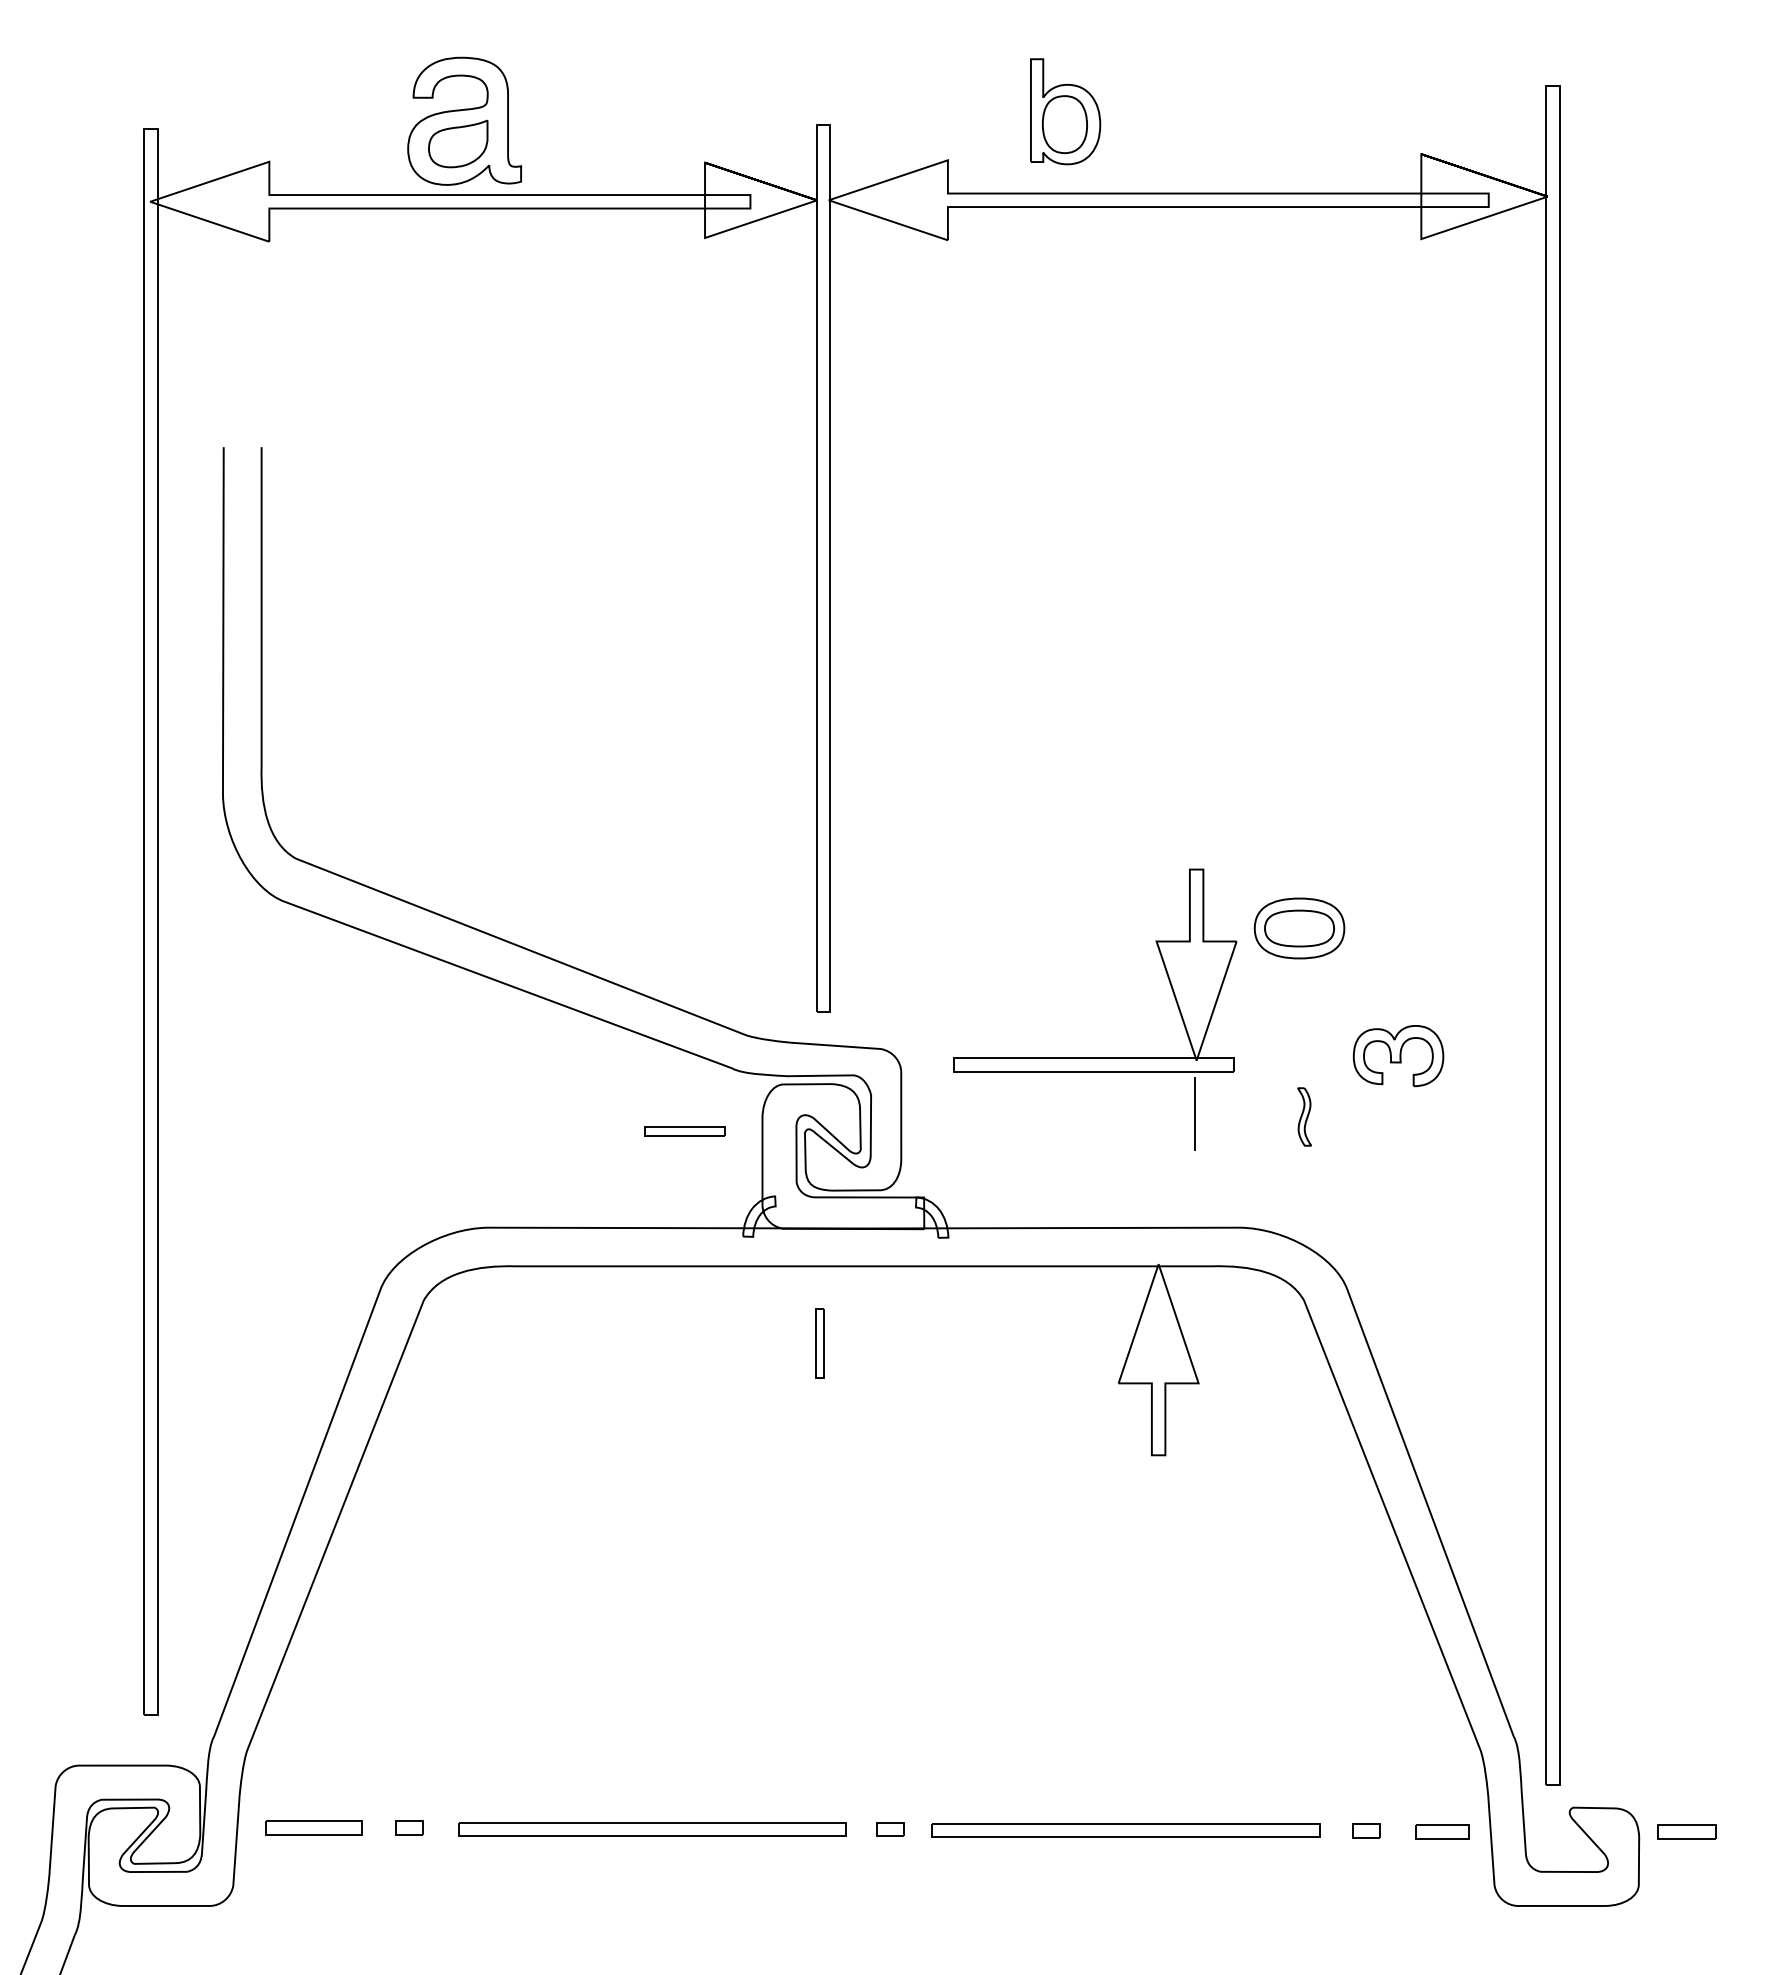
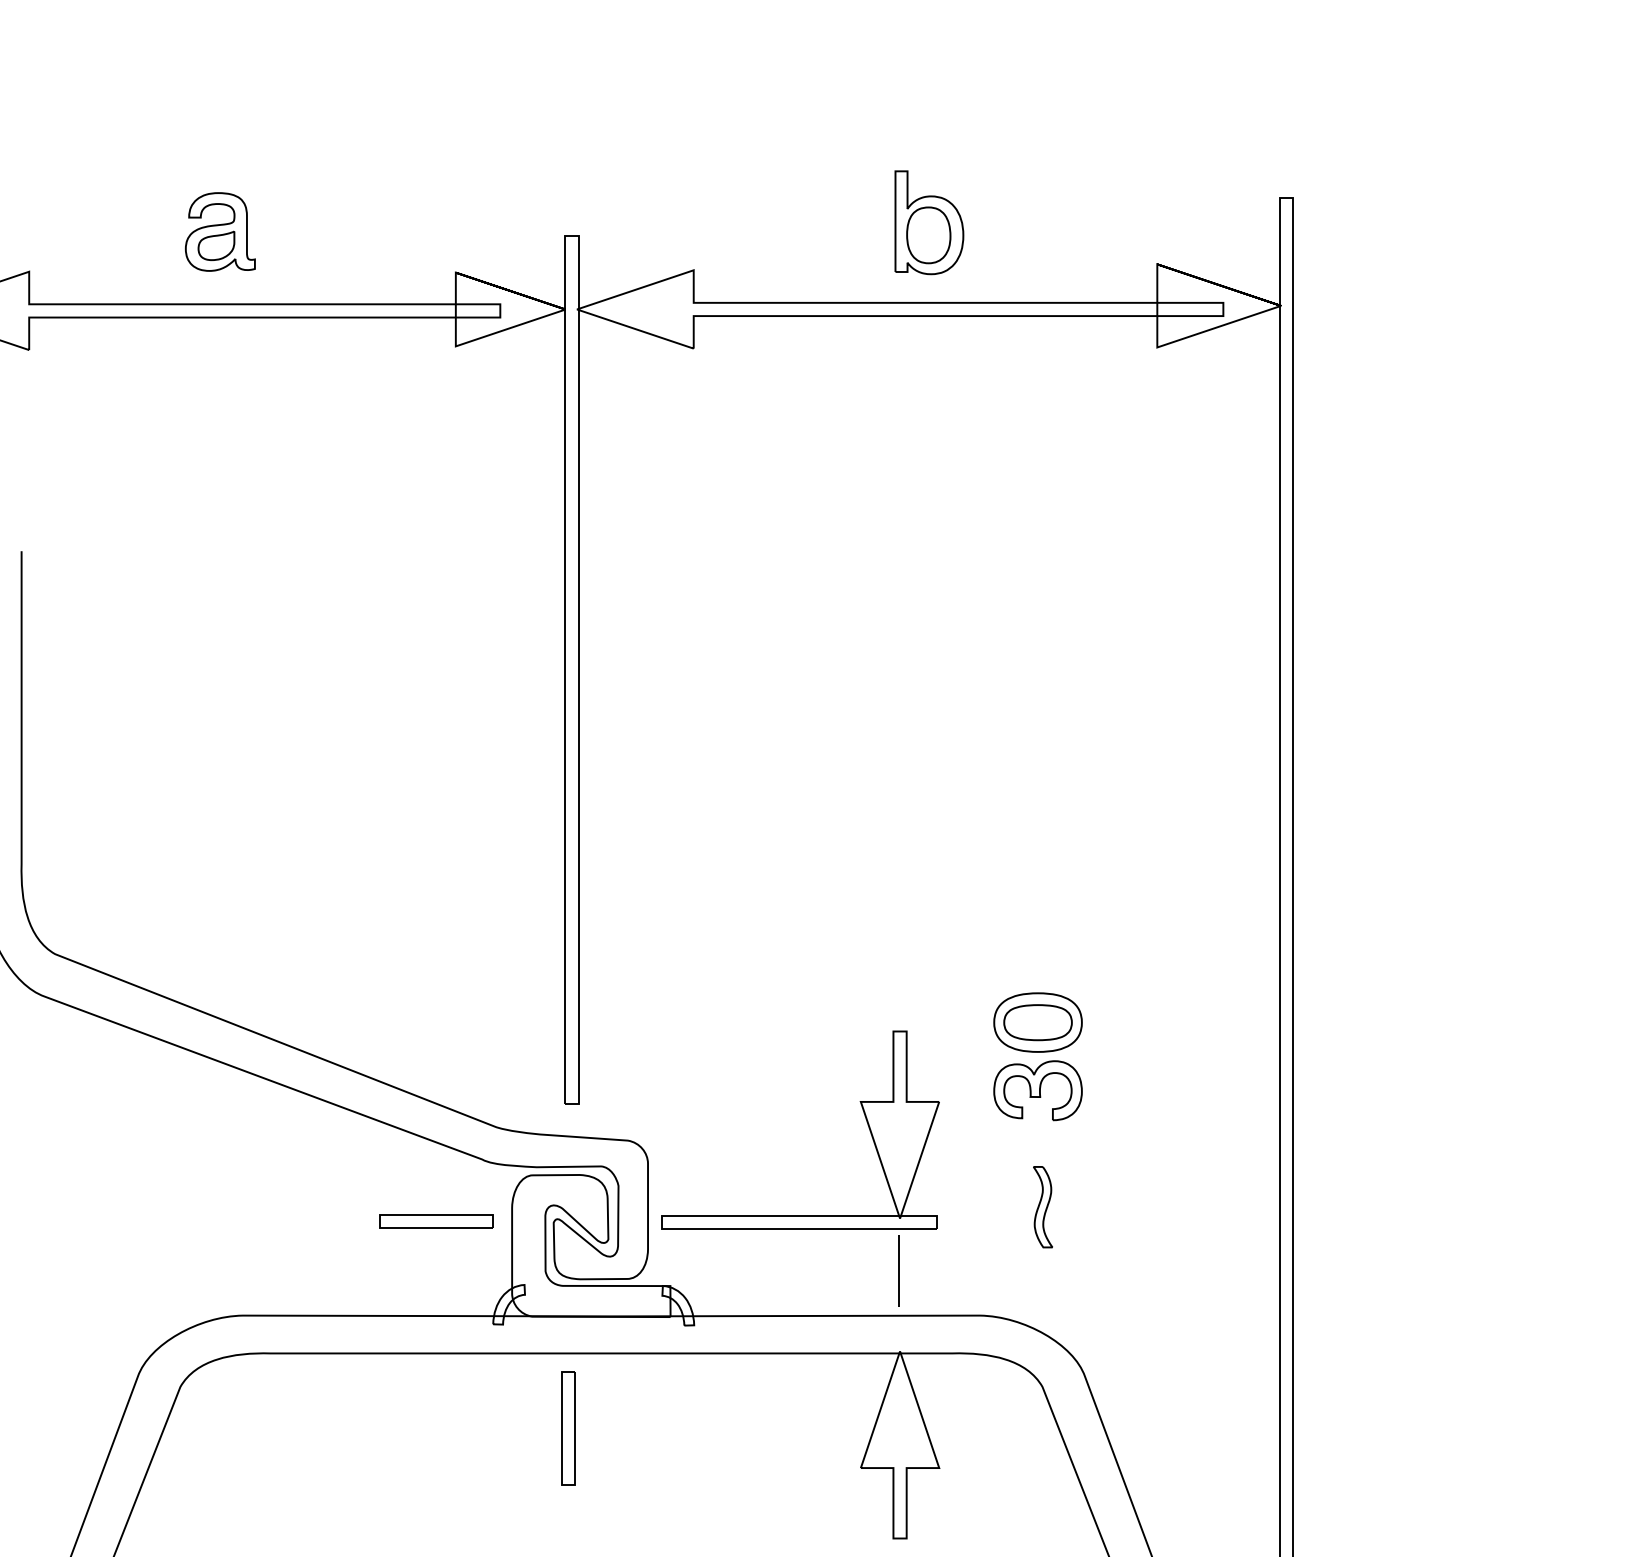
part: (1065, 111) -> (929, 222), moved
part: (464, 120) -> (220, 231), size x0.62
part: (1398, 1056) -> (1038, 1091), moved
part: (1095, 1057) -> (801, 1215), moved
part: (1304, 1116) -> (1042, 1206), size x1.43
part: (684, 1131) -> (435, 1221), size x1.43
part: (819, 1343) -> (567, 1429), size x1.67

